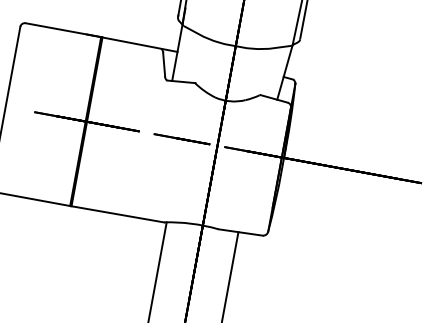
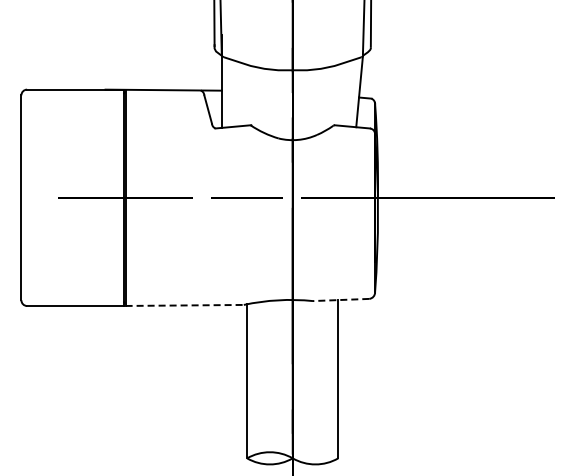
line: (118, 214) -> (185, 305), solid -> dashed
line: (240, 232) -> (340, 300), solid -> dashed

